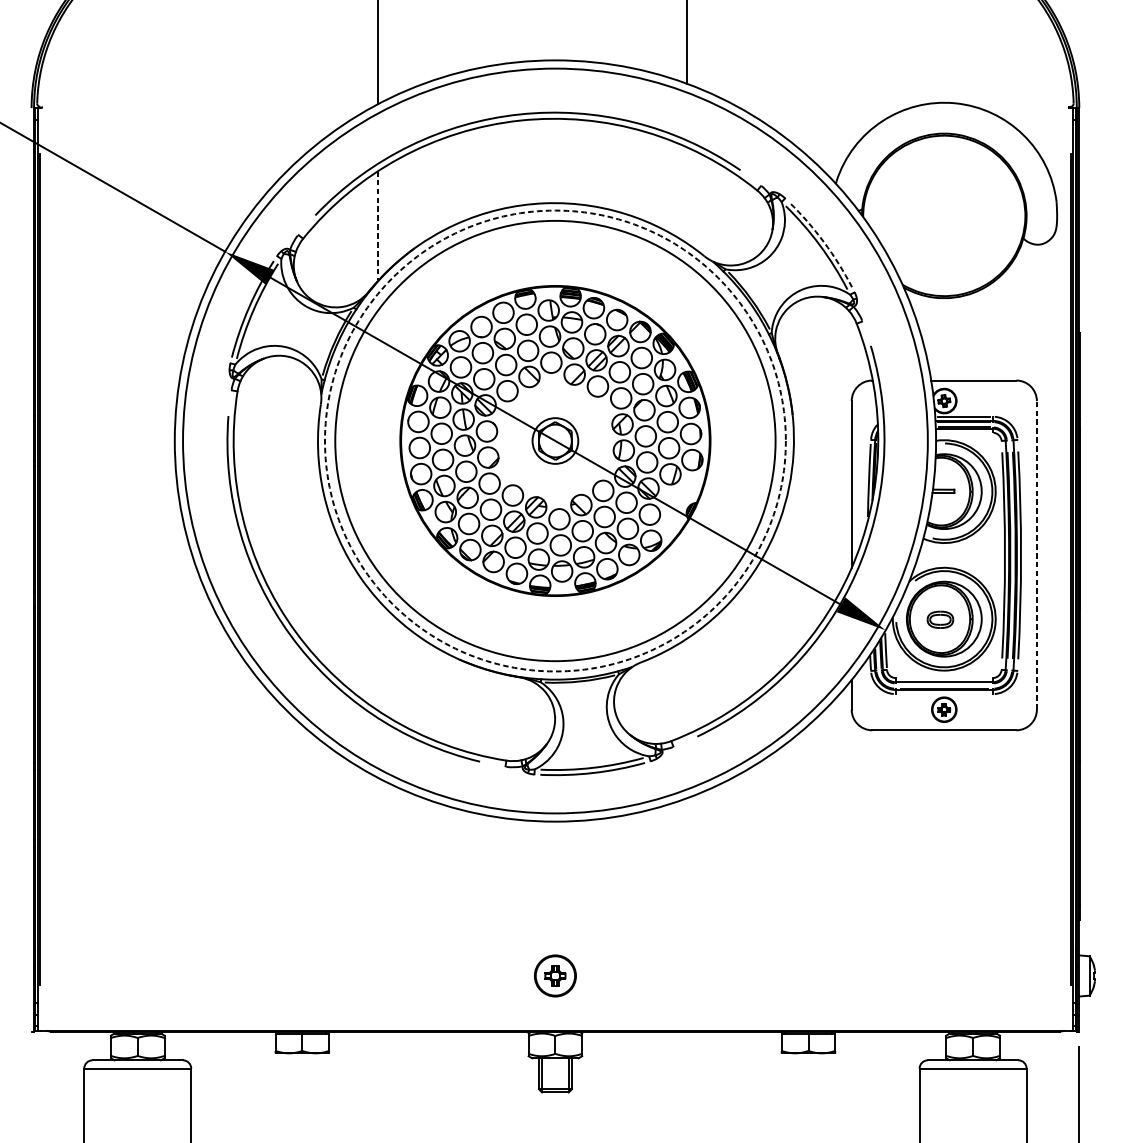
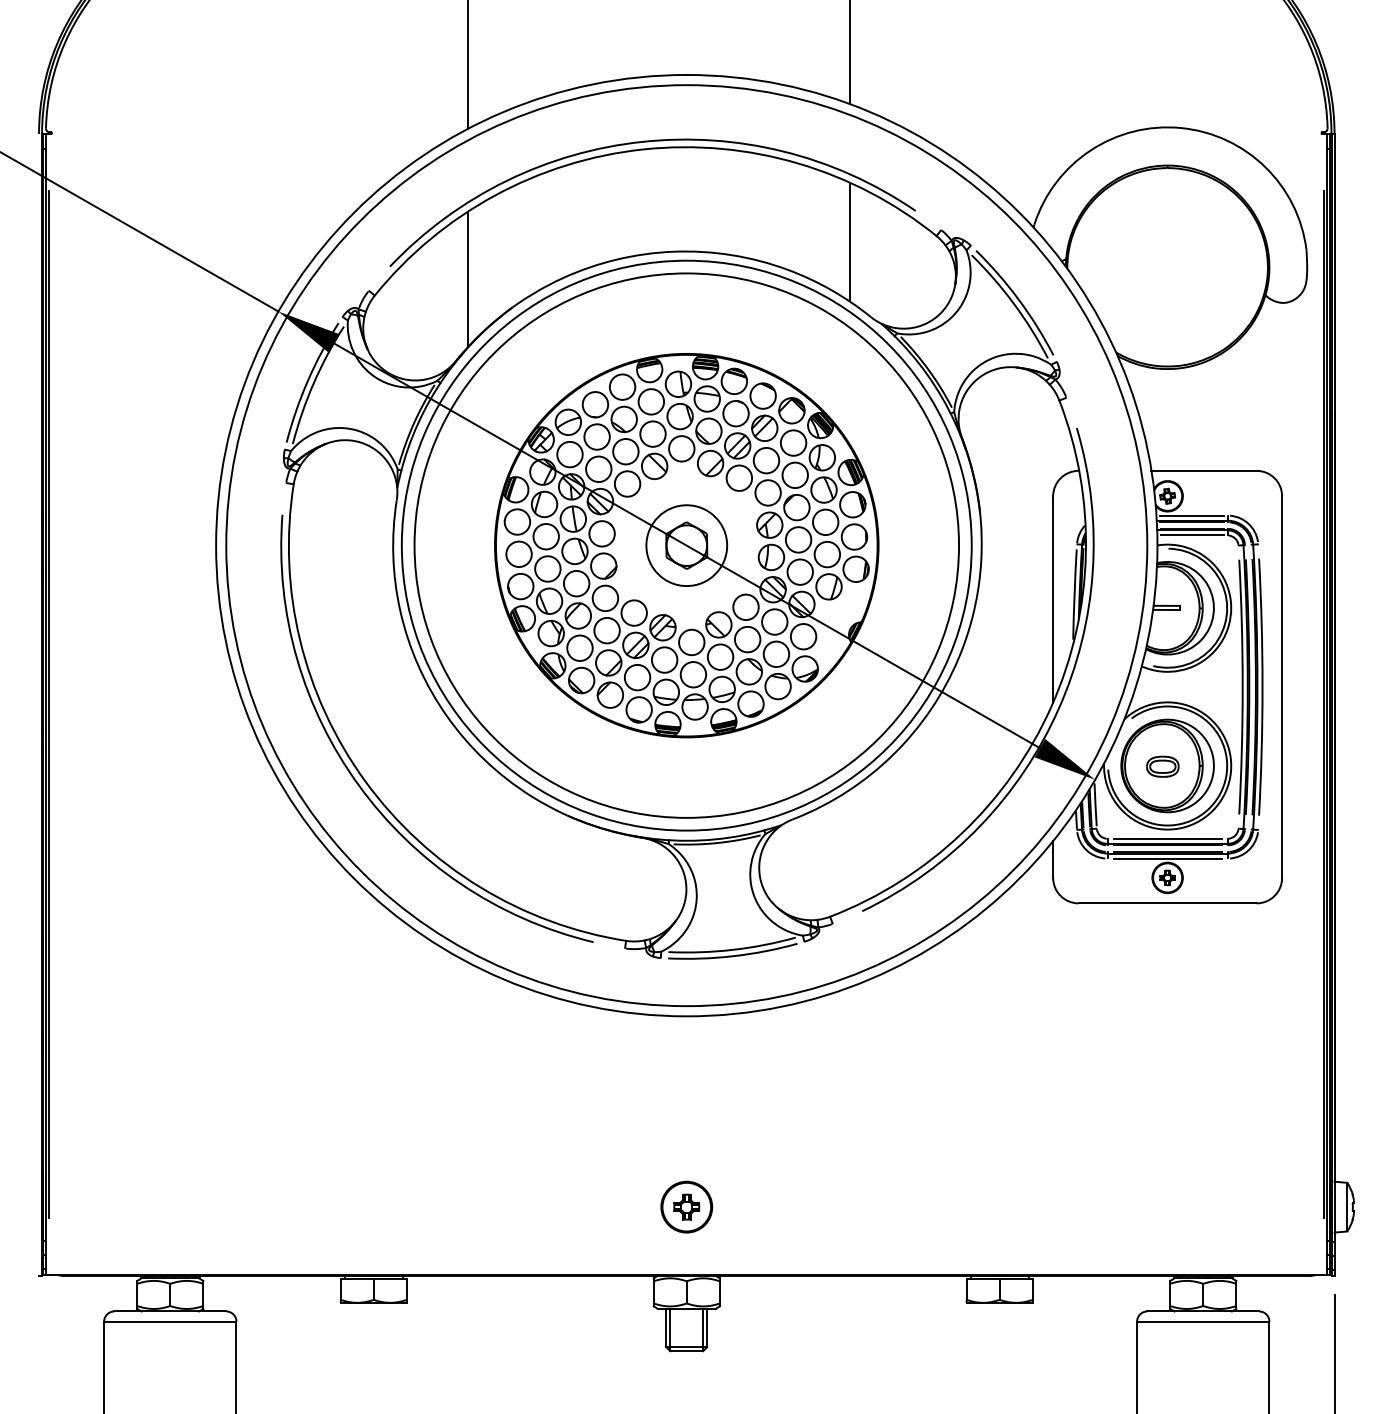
line: (687, 195) -> (849, 241), added
line: (378, 225) -> (467, 279), dashed -> solid
arc: (824, 242) -> (1019, 300), dashed -> solid
line: (964, 432) -> (1192, 535), added
circle: (555, 440) -> (686, 545), dashed -> solid
circle: (555, 440) -> (686, 545), size x1.43
line: (1037, 555) -> (1282, 687), dashed -> solid
line: (944, 677) -> (1167, 838), added
line: (944, 683) -> (1167, 845), added
line: (944, 694) -> (1167, 858), added

